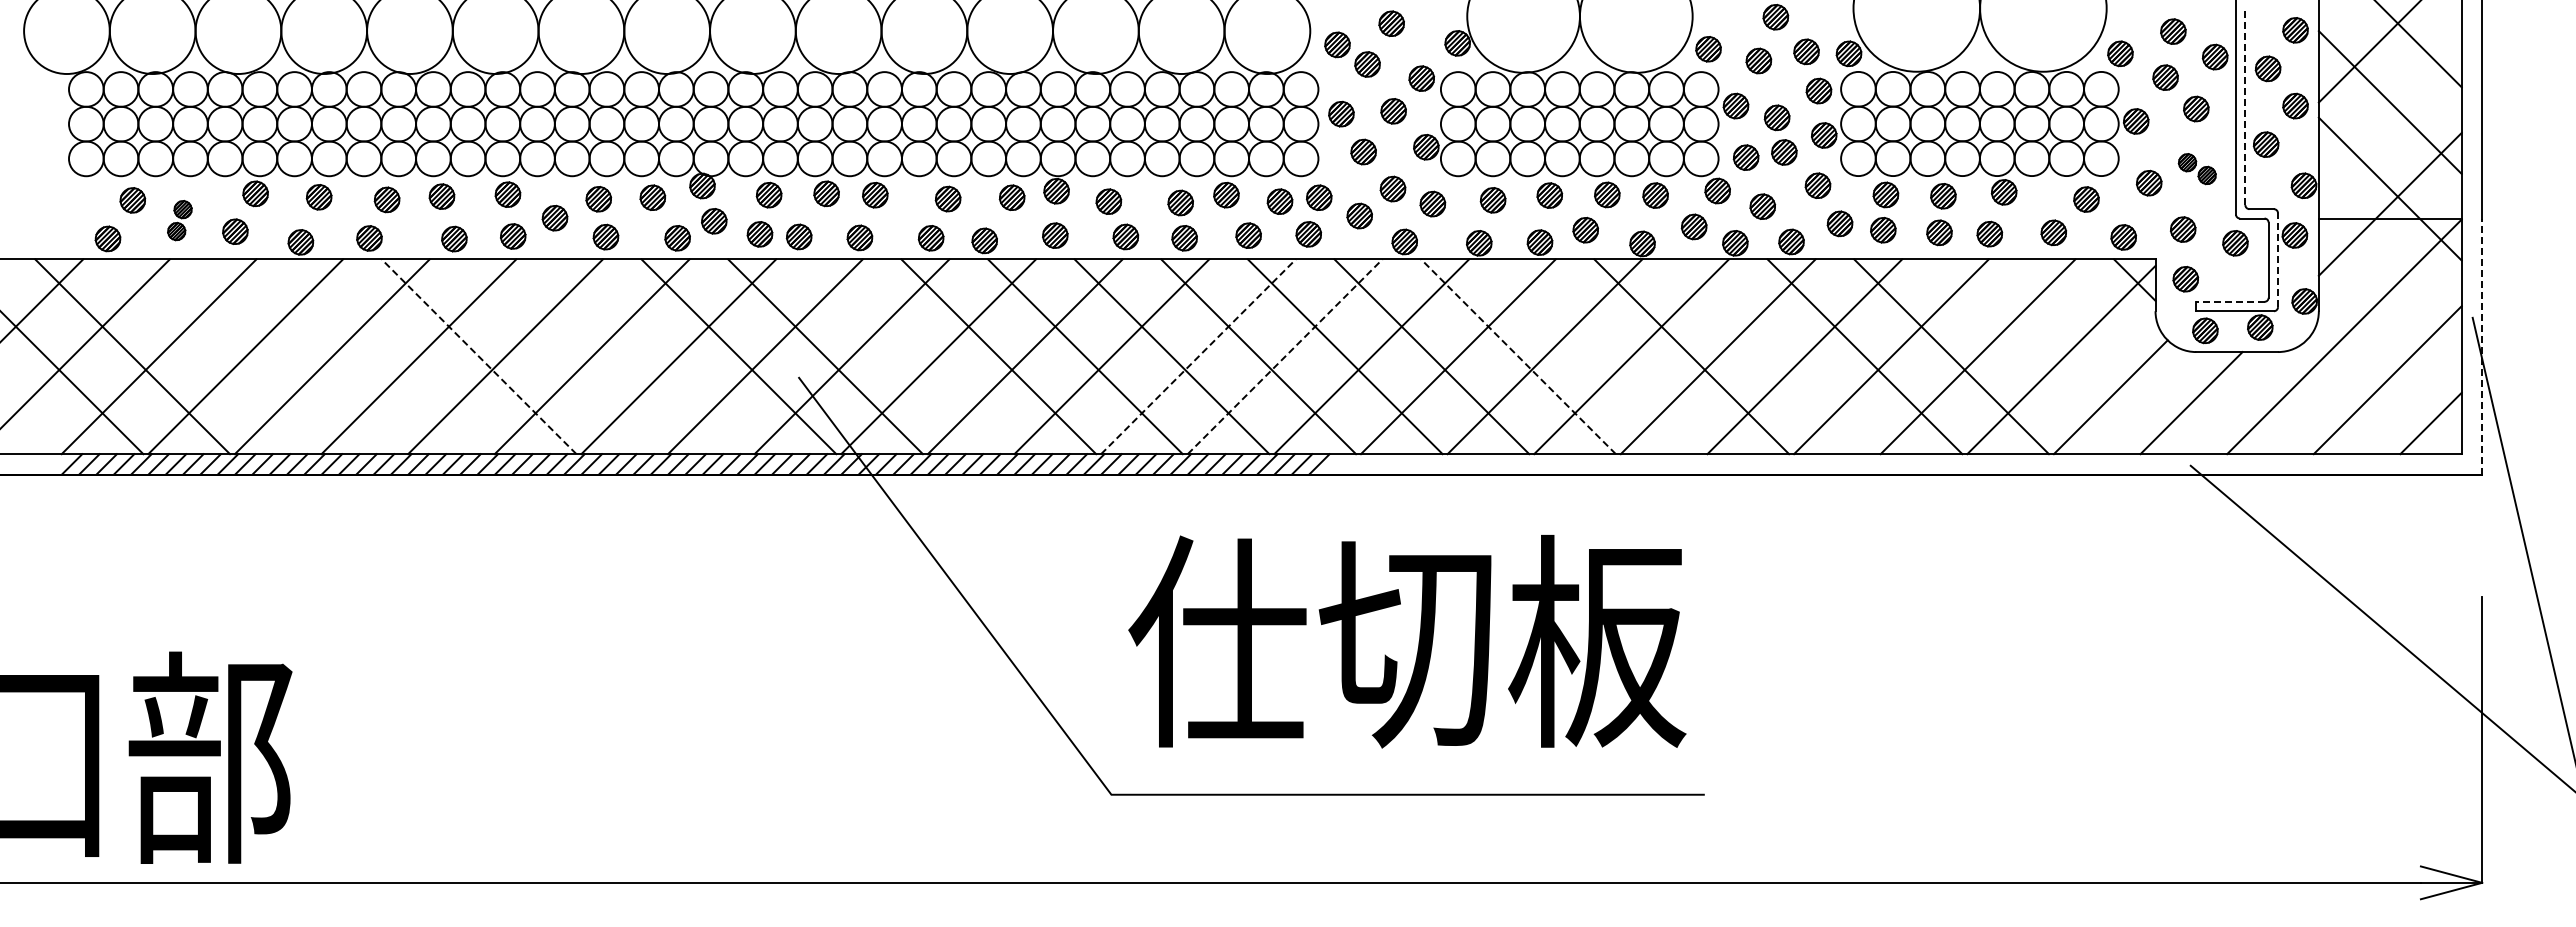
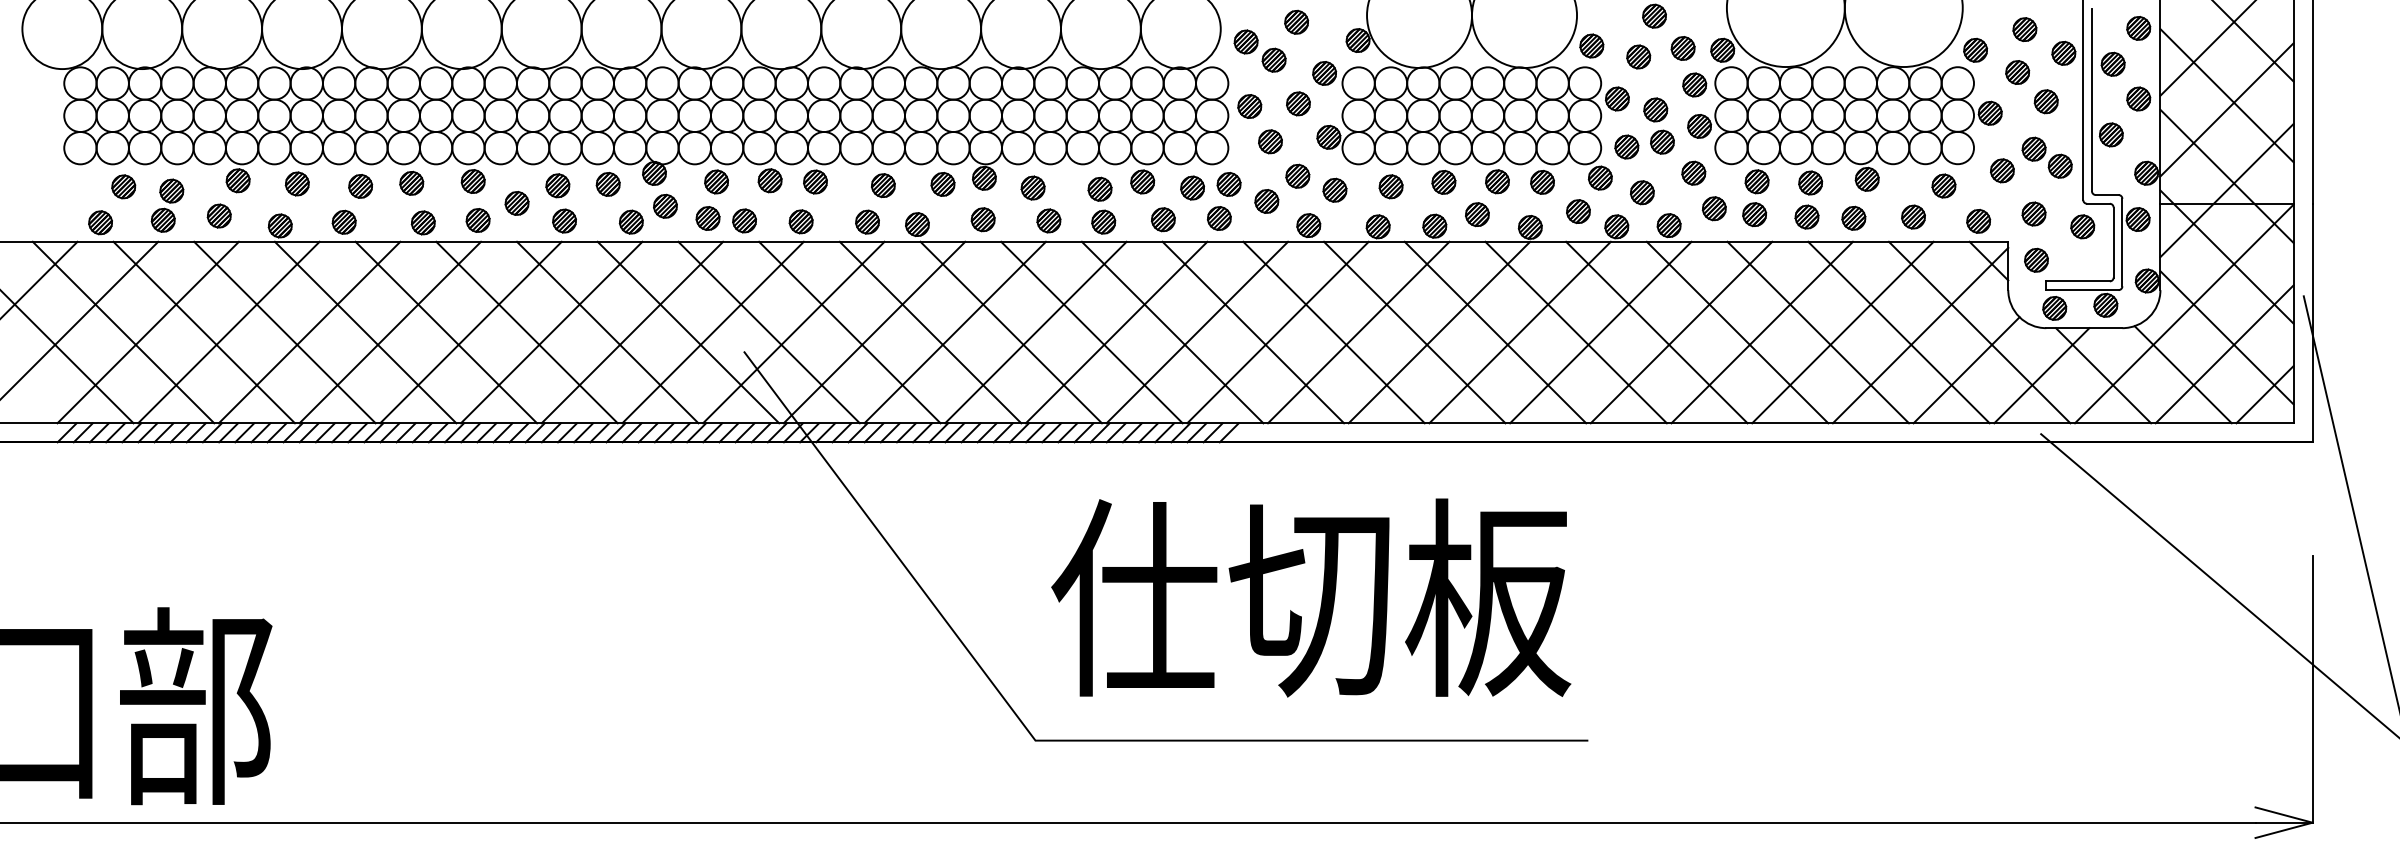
line: (2245, 107) -> (2092, 100), dashed -> solid
line: (2389, 117) -> (2226, 109), added
part: (2197, 168) -> (2047, 157), size x1.43
part: (179, 220) -> (167, 205), size x1.43
line: (2278, 260) -> (2122, 242), dashed -> solid
line: (2389, 275) -> (2226, 256), added
line: (2229, 301) -> (2077, 281), dashed -> solid
line: (2482, 346) -> (2312, 322), dashed -> solid
line: (218, 356) -> (203, 332), added
line: (305, 356) -> (284, 332), added
line: (392, 356) -> (365, 332), added
line: (479, 356) -> (446, 332), dashed -> solid
line: (565, 356) -> (526, 332), added
line: (651, 356) -> (606, 332), added
line: (911, 356) -> (849, 332), added
line: (1198, 356) -> (1116, 332), dashed -> solid
line: (1285, 356) -> (1197, 332), dashed -> solid
line: (1518, 356) -> (1414, 332), dashed -> solid
line: (1604, 356) -> (1494, 332), added
line: (1777, 356) -> (1656, 332), added
line: (2037, 356) -> (1898, 332), added
line: (2124, 356) -> (1979, 332), added
line: (2389, 361) -> (2226, 336), added
line: (2343, 401) -> (2183, 374), added
line: (2257, 403) -> (2103, 376), added

